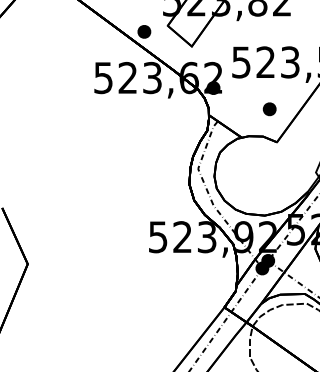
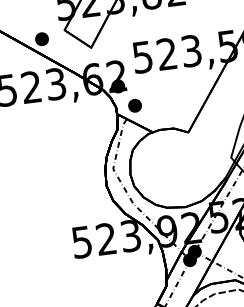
part: (269, 109) -> (134, 106), moved

